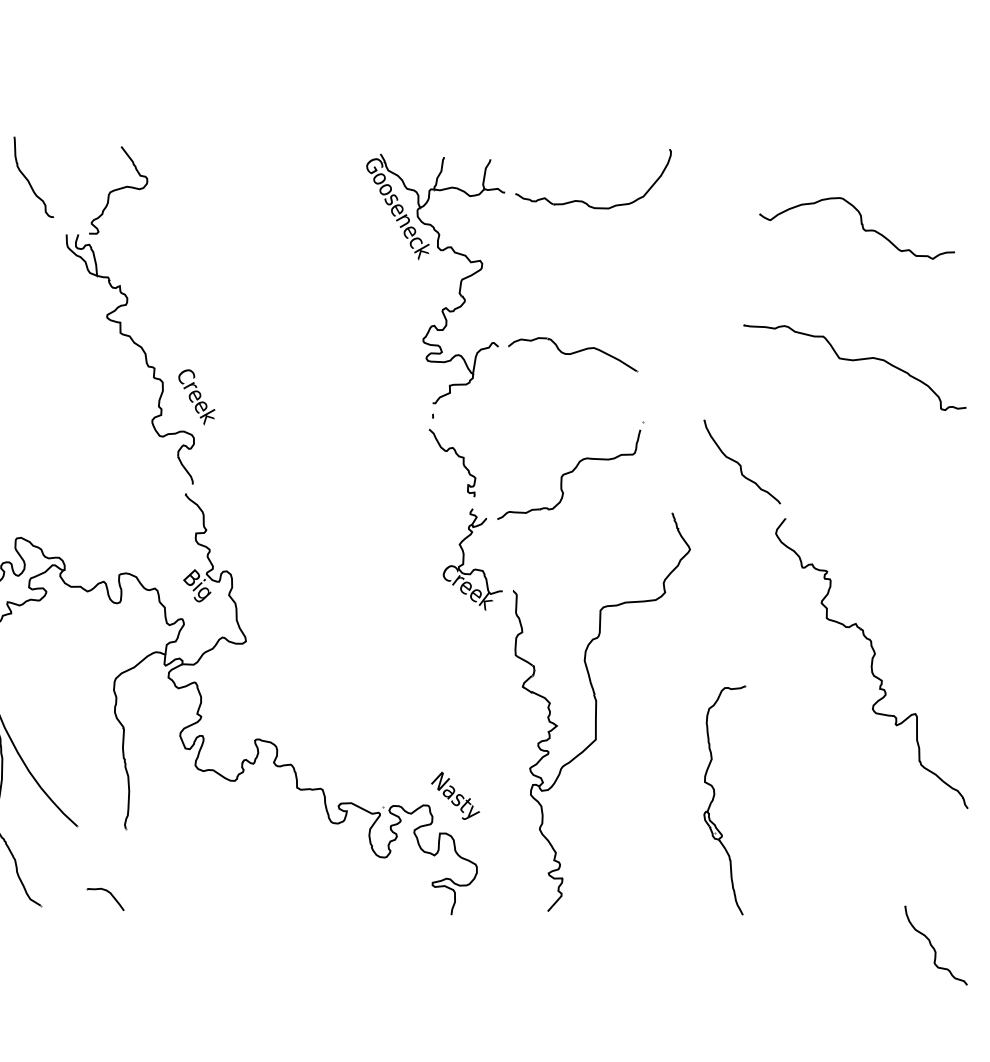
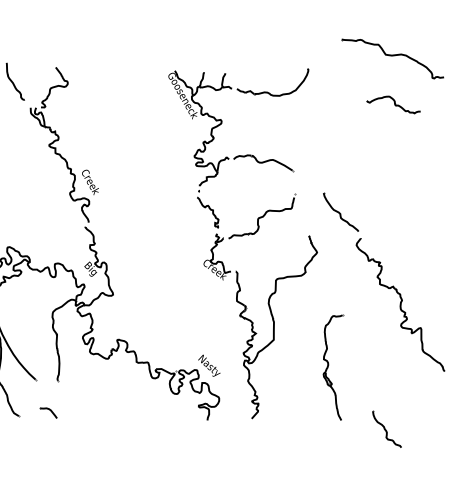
part: (856, 227) -> (393, 104), size x0.6
part: (854, 366) -> (392, 58), moved
part: (934, 943) -> (386, 428), moved

